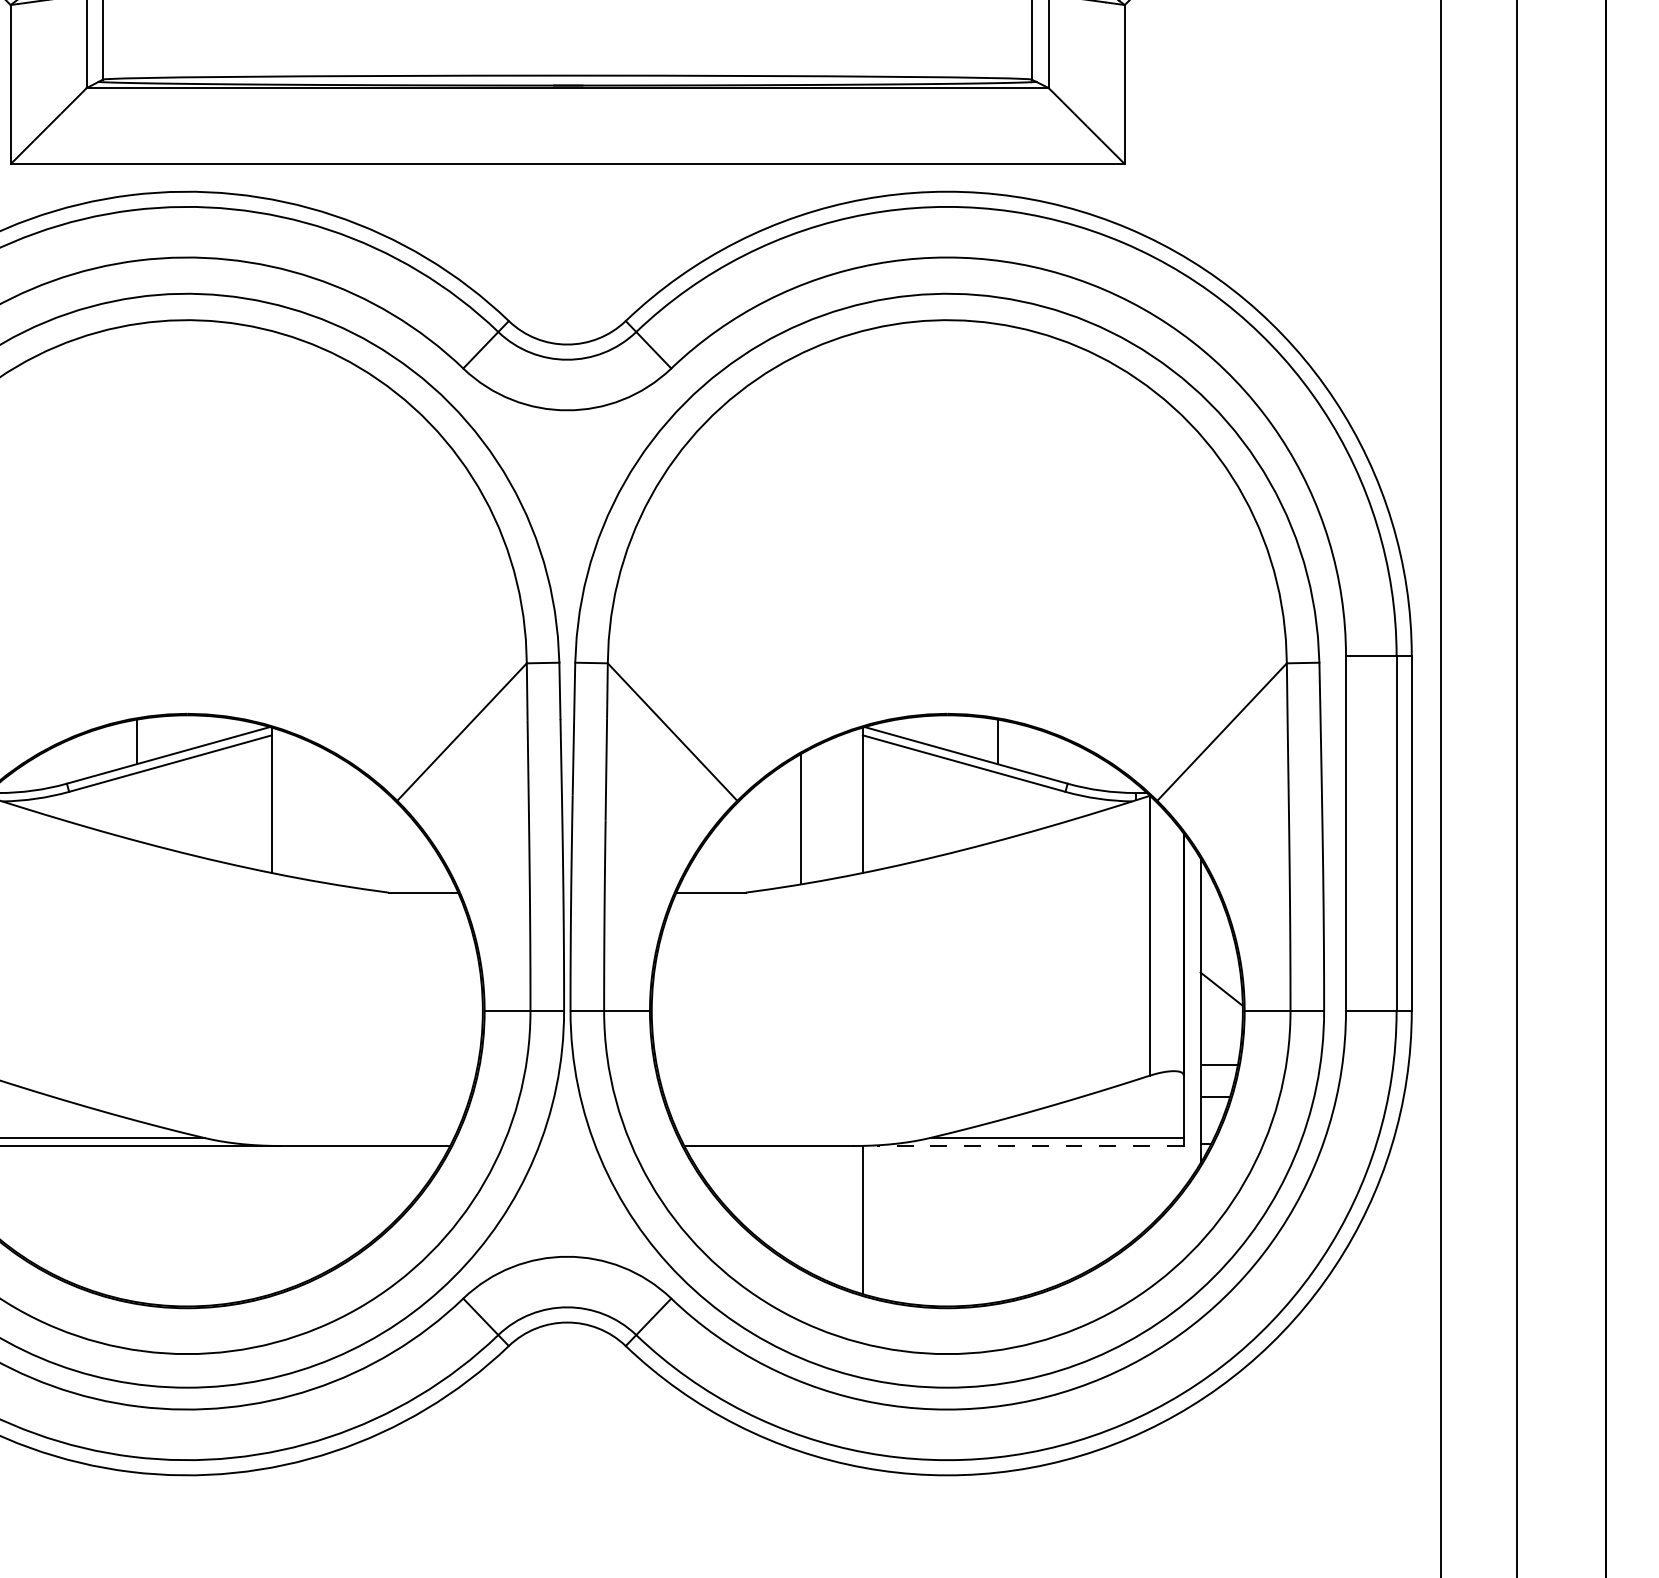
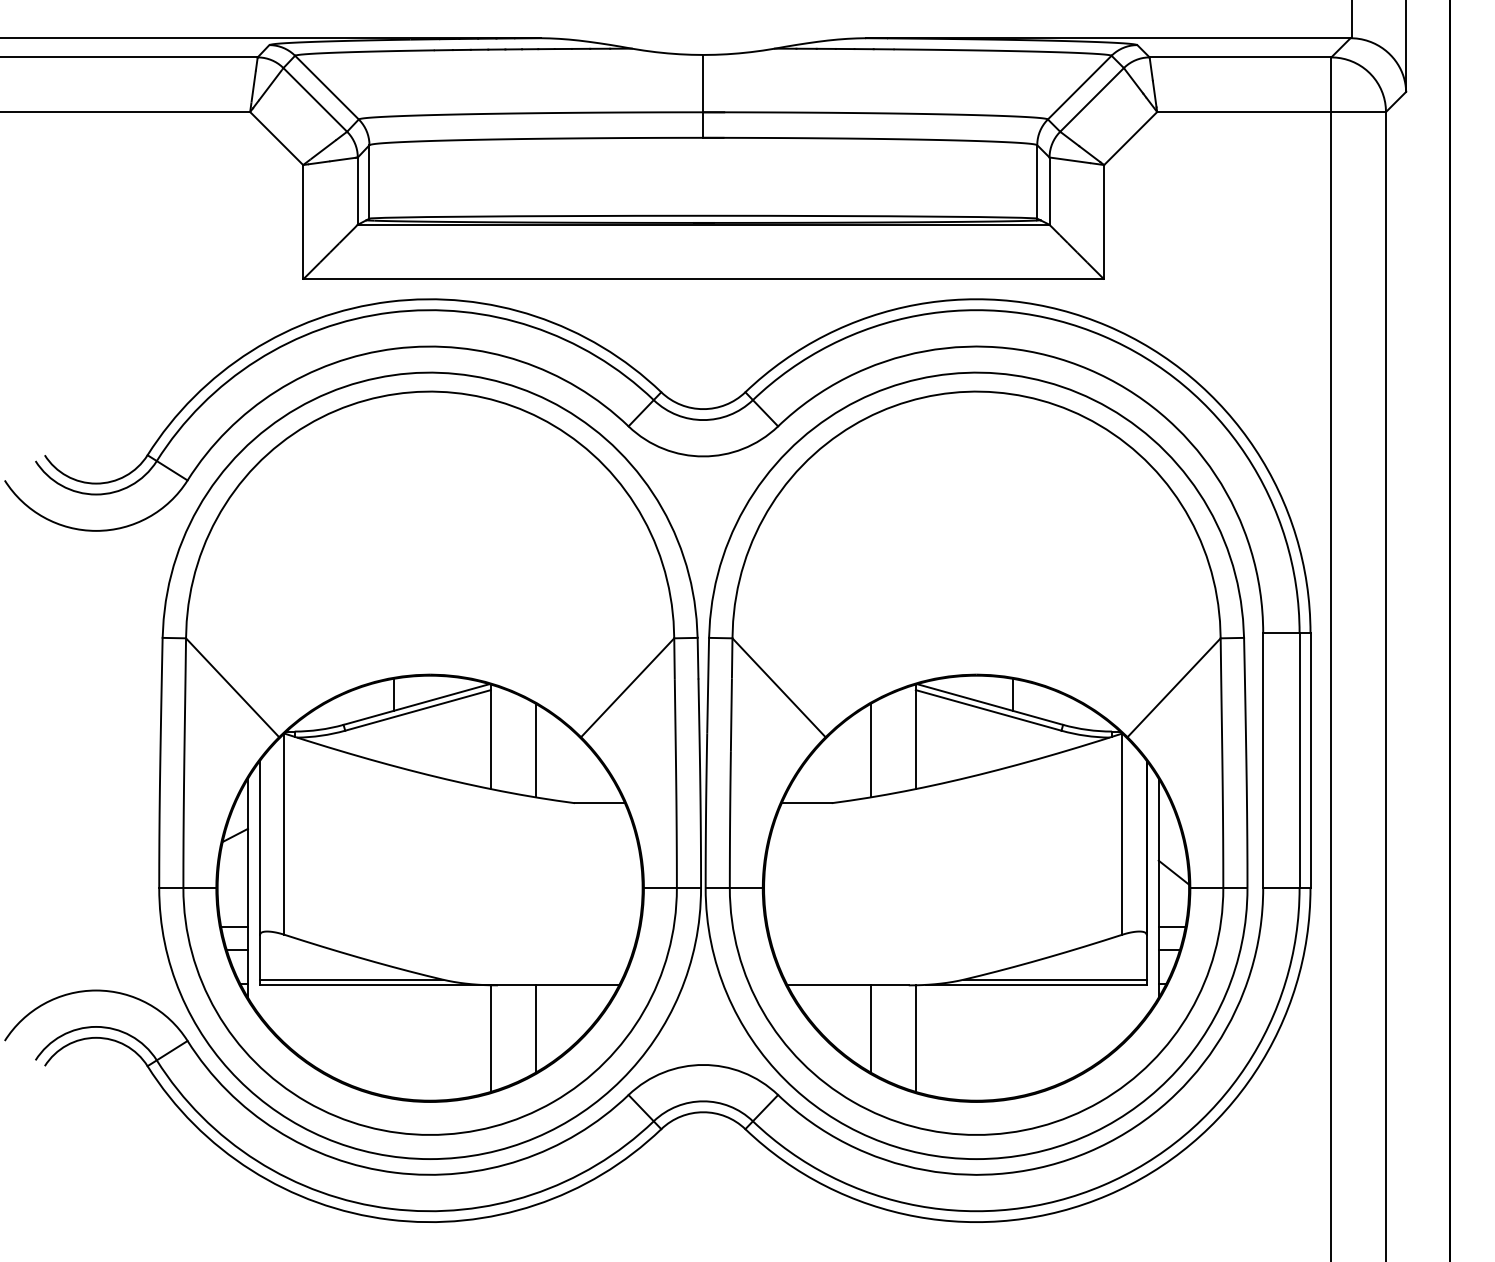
line: (333, 819) -> (535, 750), added
line: (1029, 1146) -> (1035, 985), dashed -> solid
line: (333, 1206) -> (535, 1028), added
line: (801, 1206) -> (871, 1028), added
line: (271, 1219) -> (490, 1038), added

